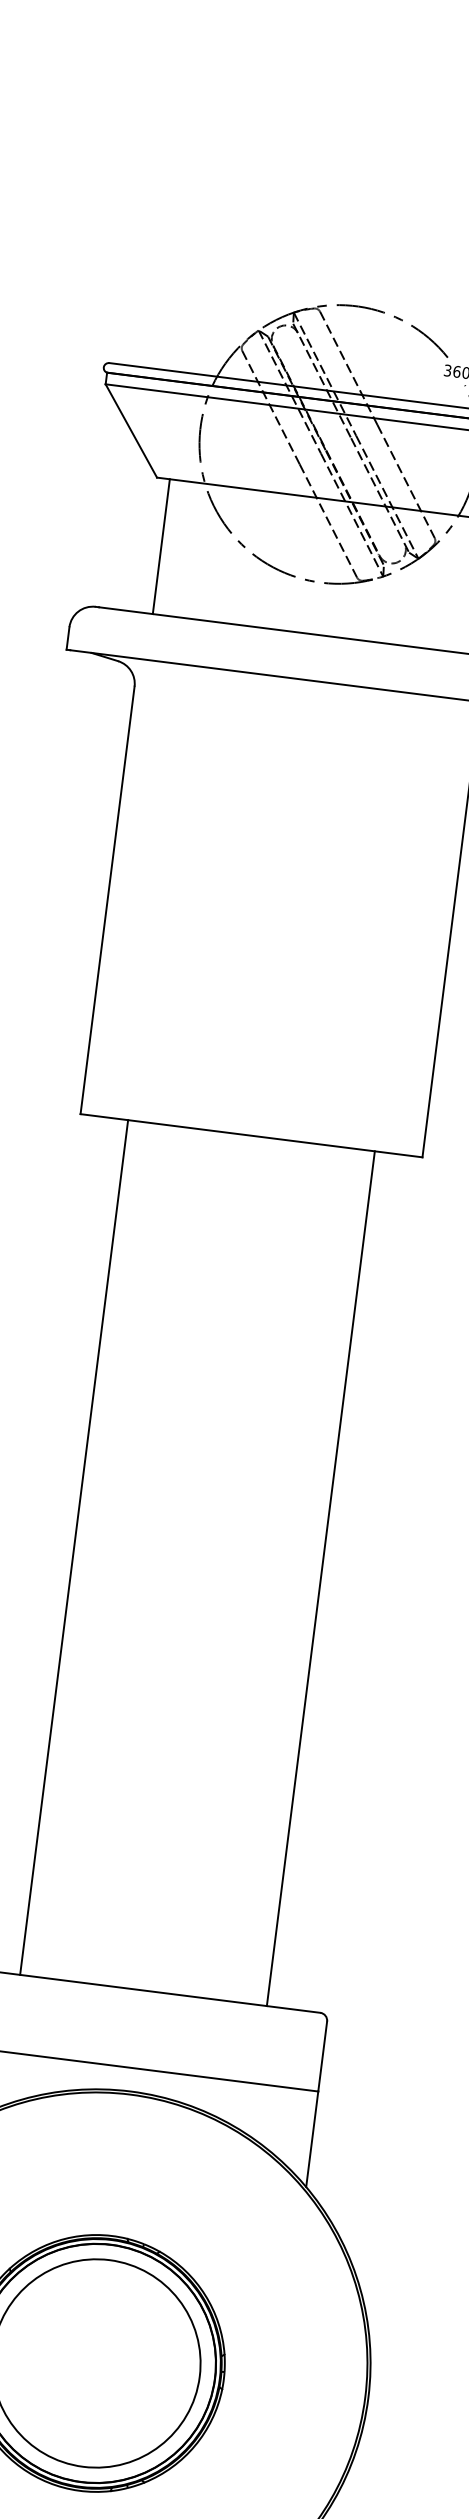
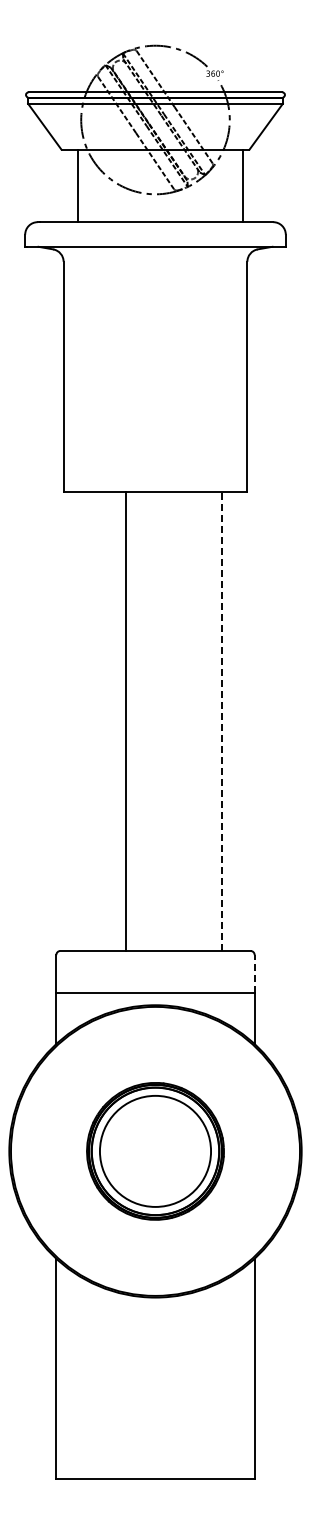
line: (161, 545) -> (78, 185), moved
line: (74, 1546) -> (126, 720), moved
line: (320, 1579) -> (221, 721), solid -> dashed
line: (322, 2055) -> (254, 973), solid -> dashed

